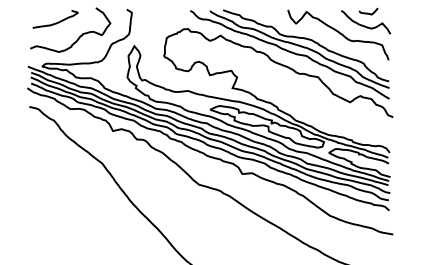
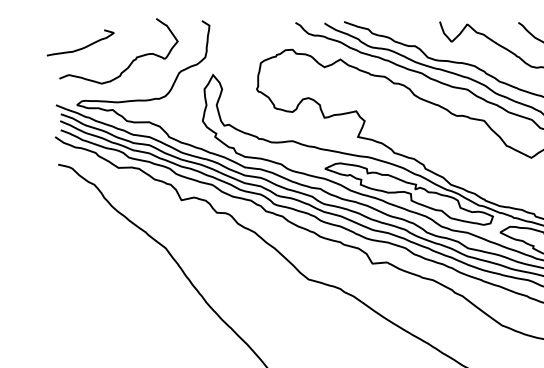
curve: (55, 22) -> (80, 47), moved

